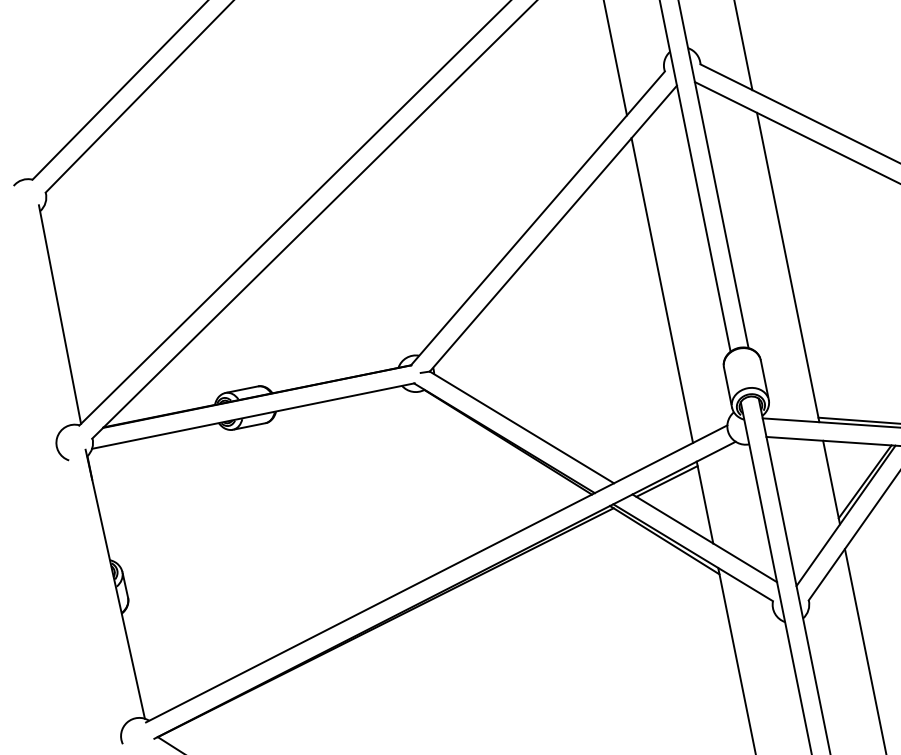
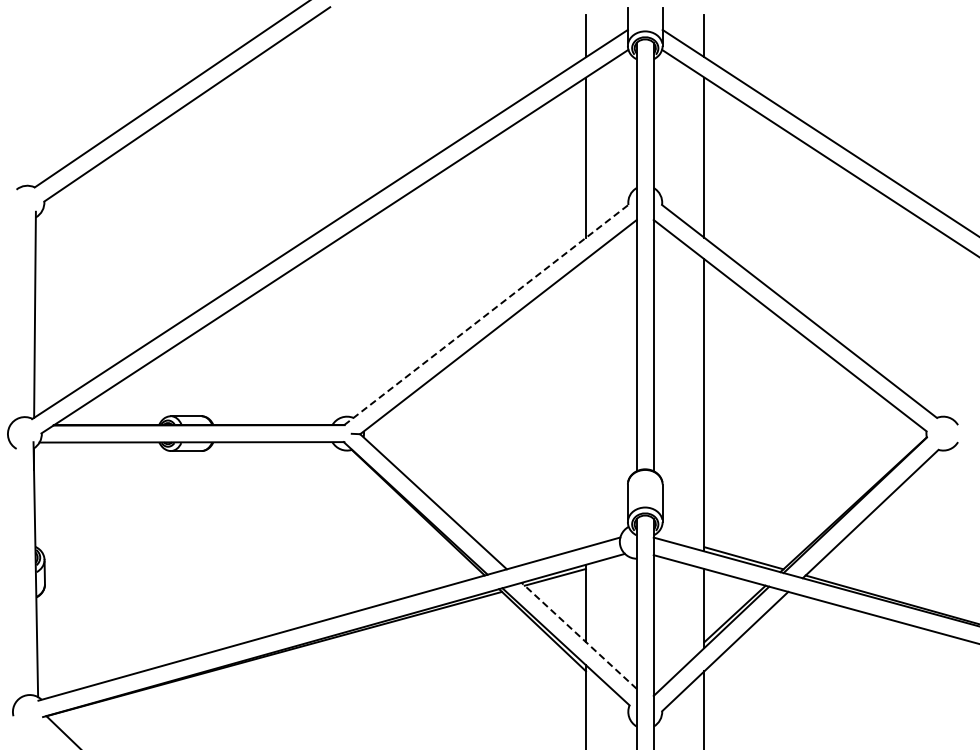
line: (538, 218) -> (486, 315), solid -> dashed
line: (661, 290) -> (585, 403), removed
line: (703, 538) -> (578, 635), solid -> dashed

